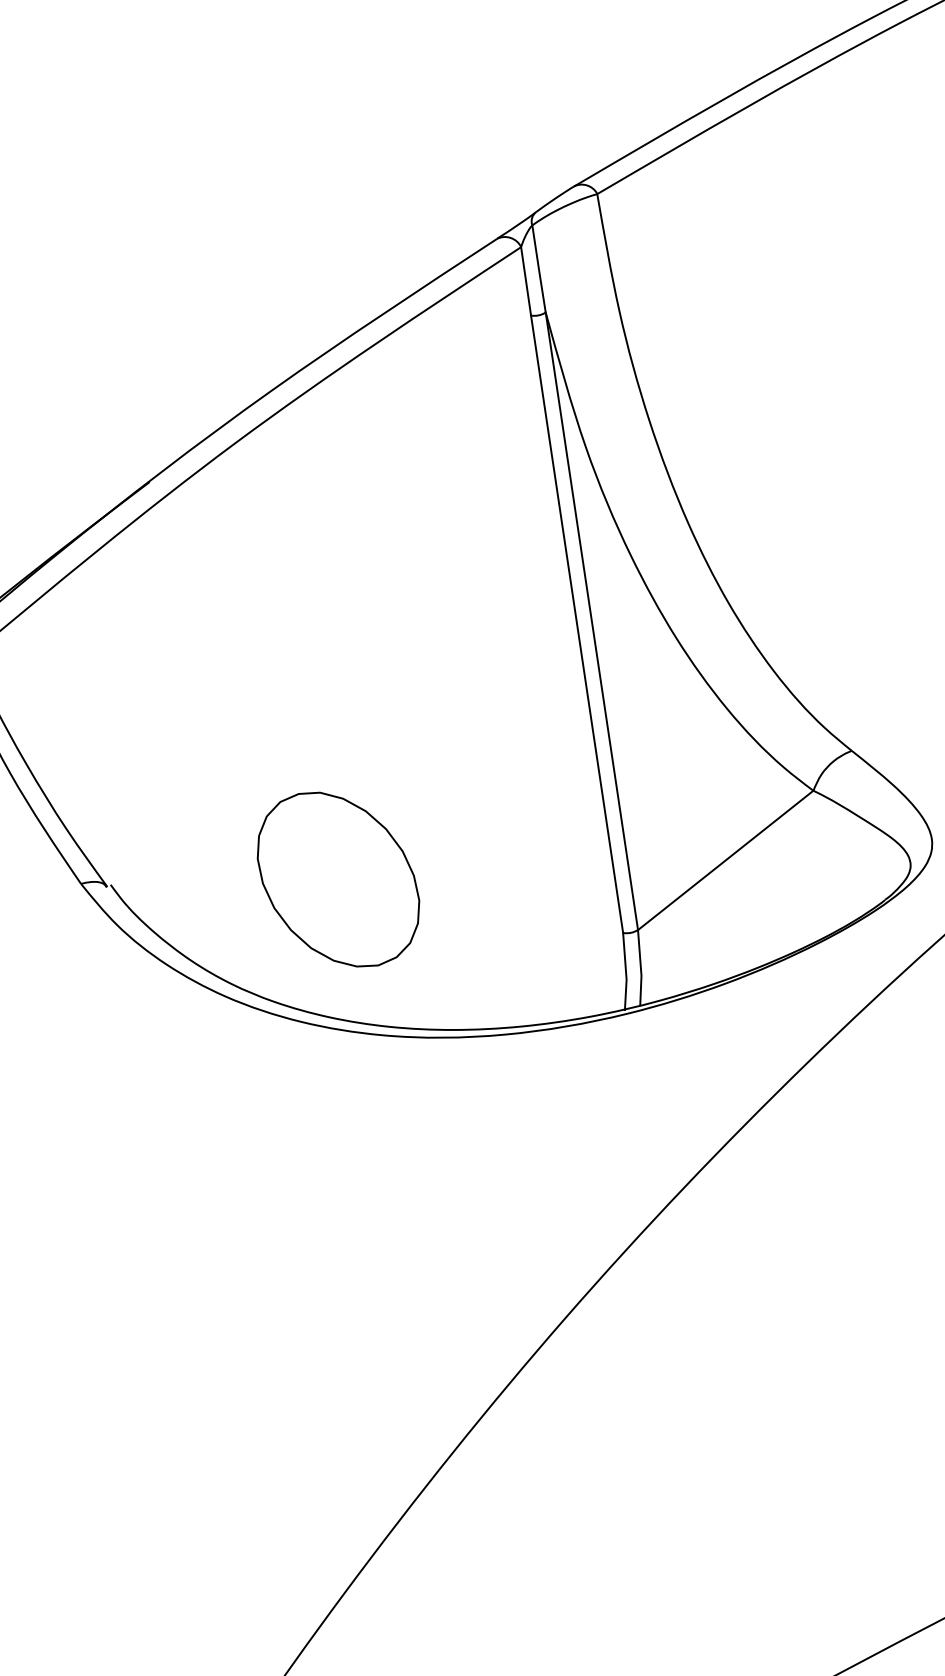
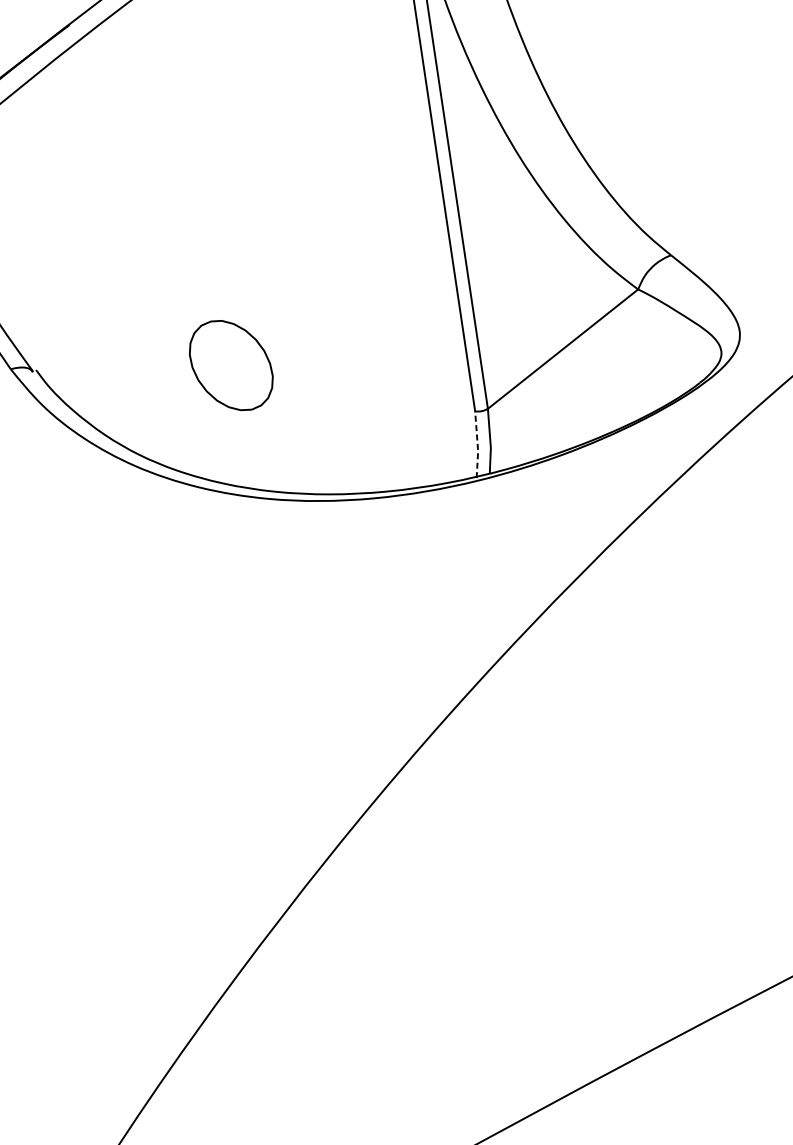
part: (338, 879) -> (231, 365), size x0.6
line: (626, 972) -> (478, 445), solid -> dashed

